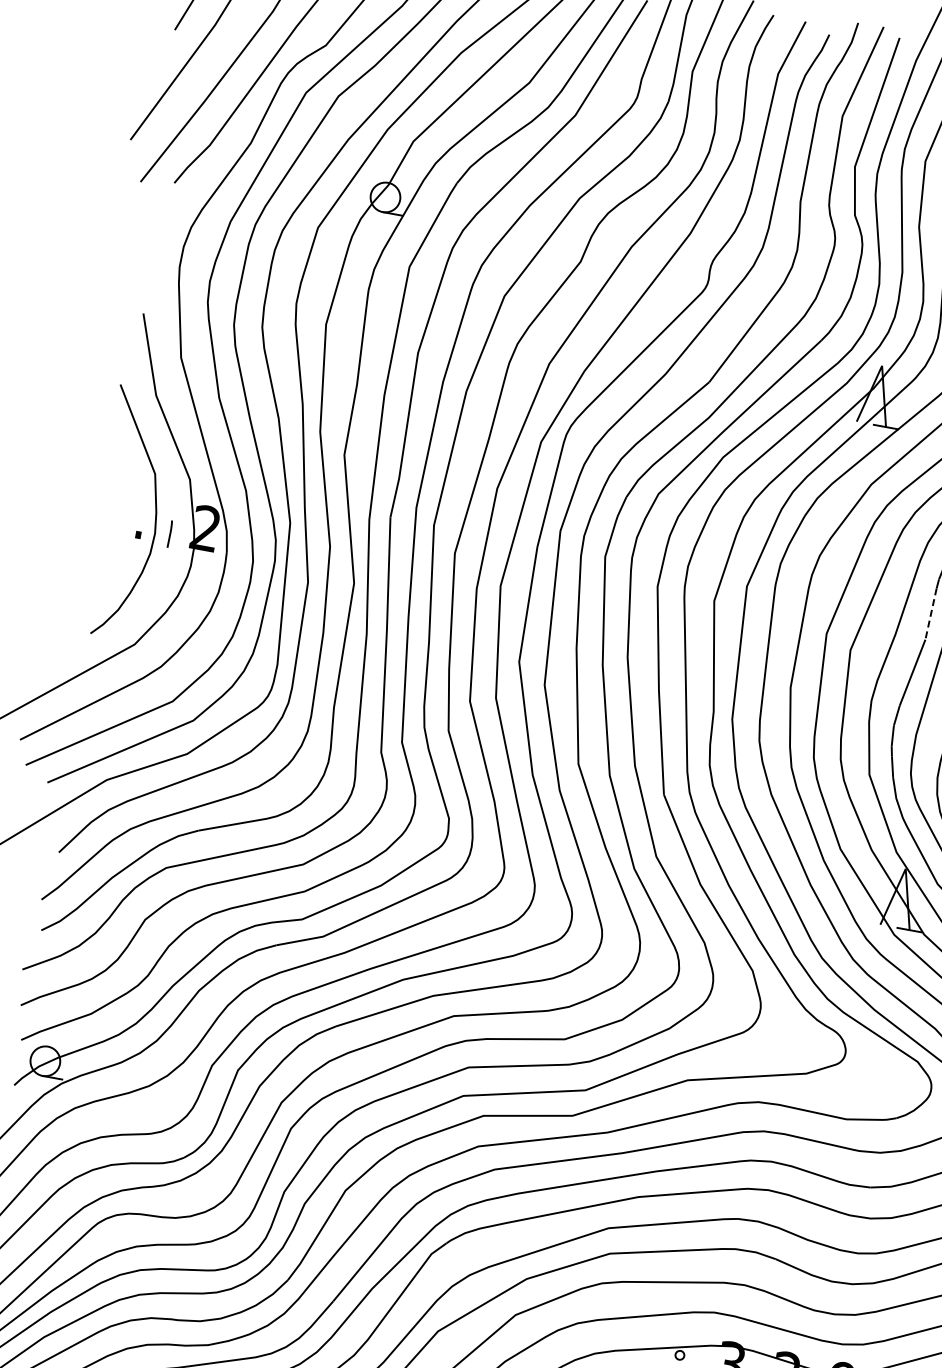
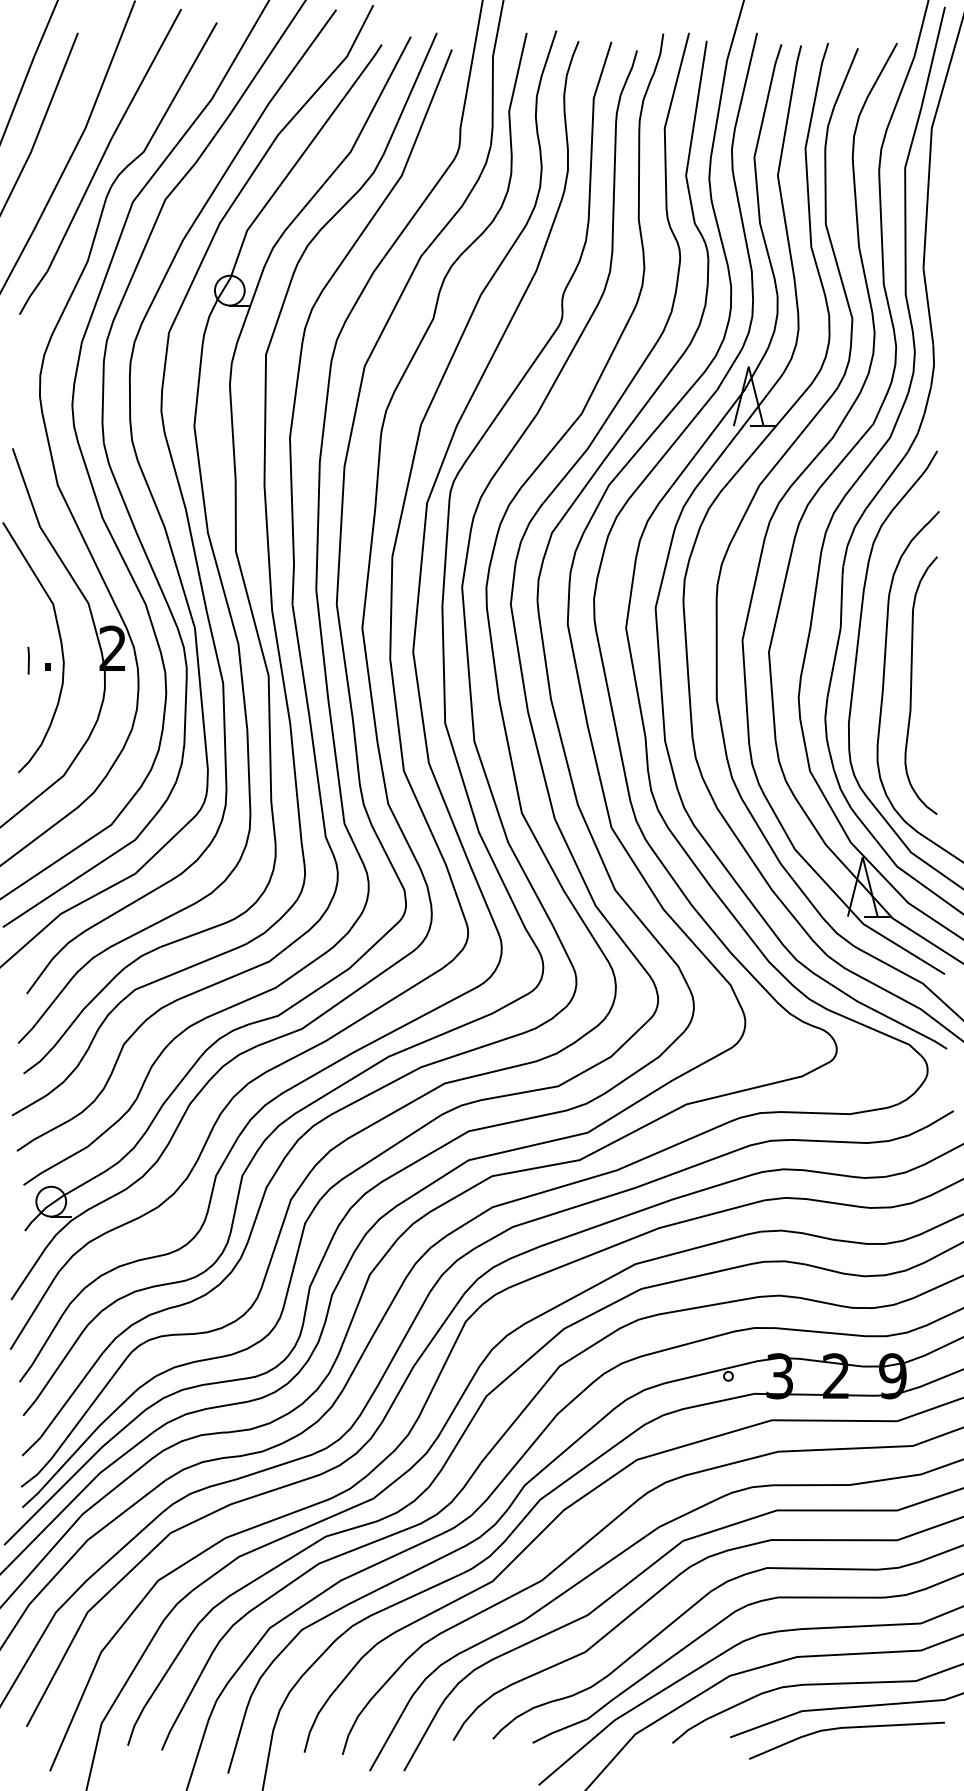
line: (169, 533) -> (28, 660), moved
line: (930, 614) -> (841, 602), dashed -> solid

